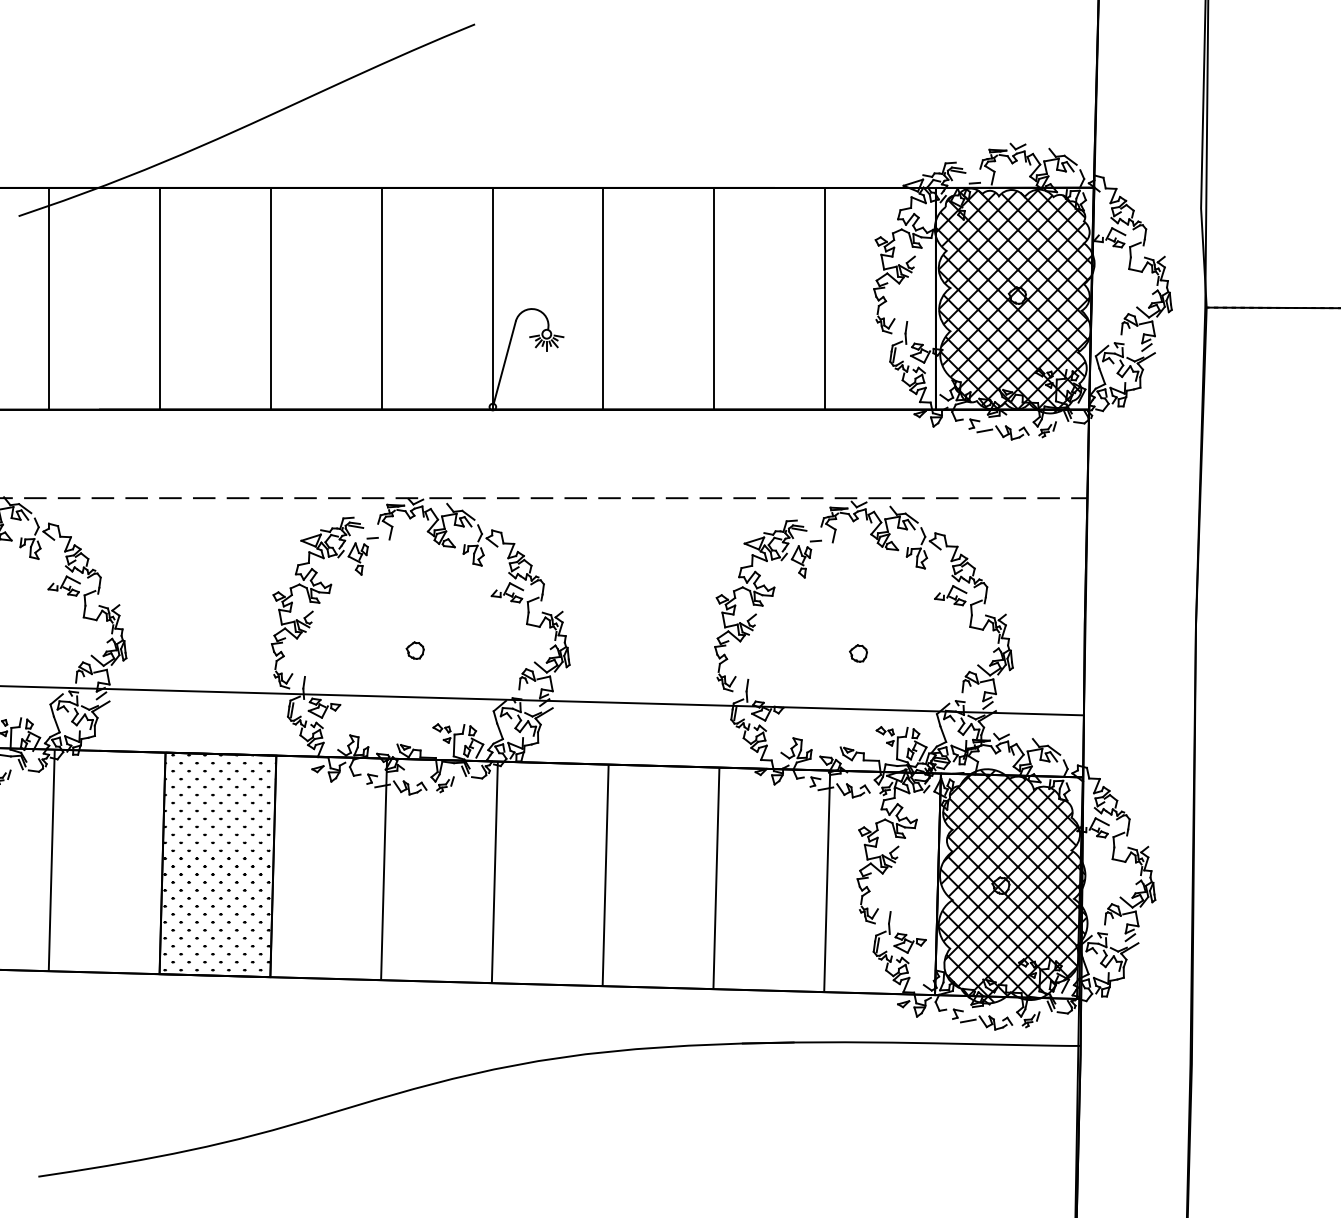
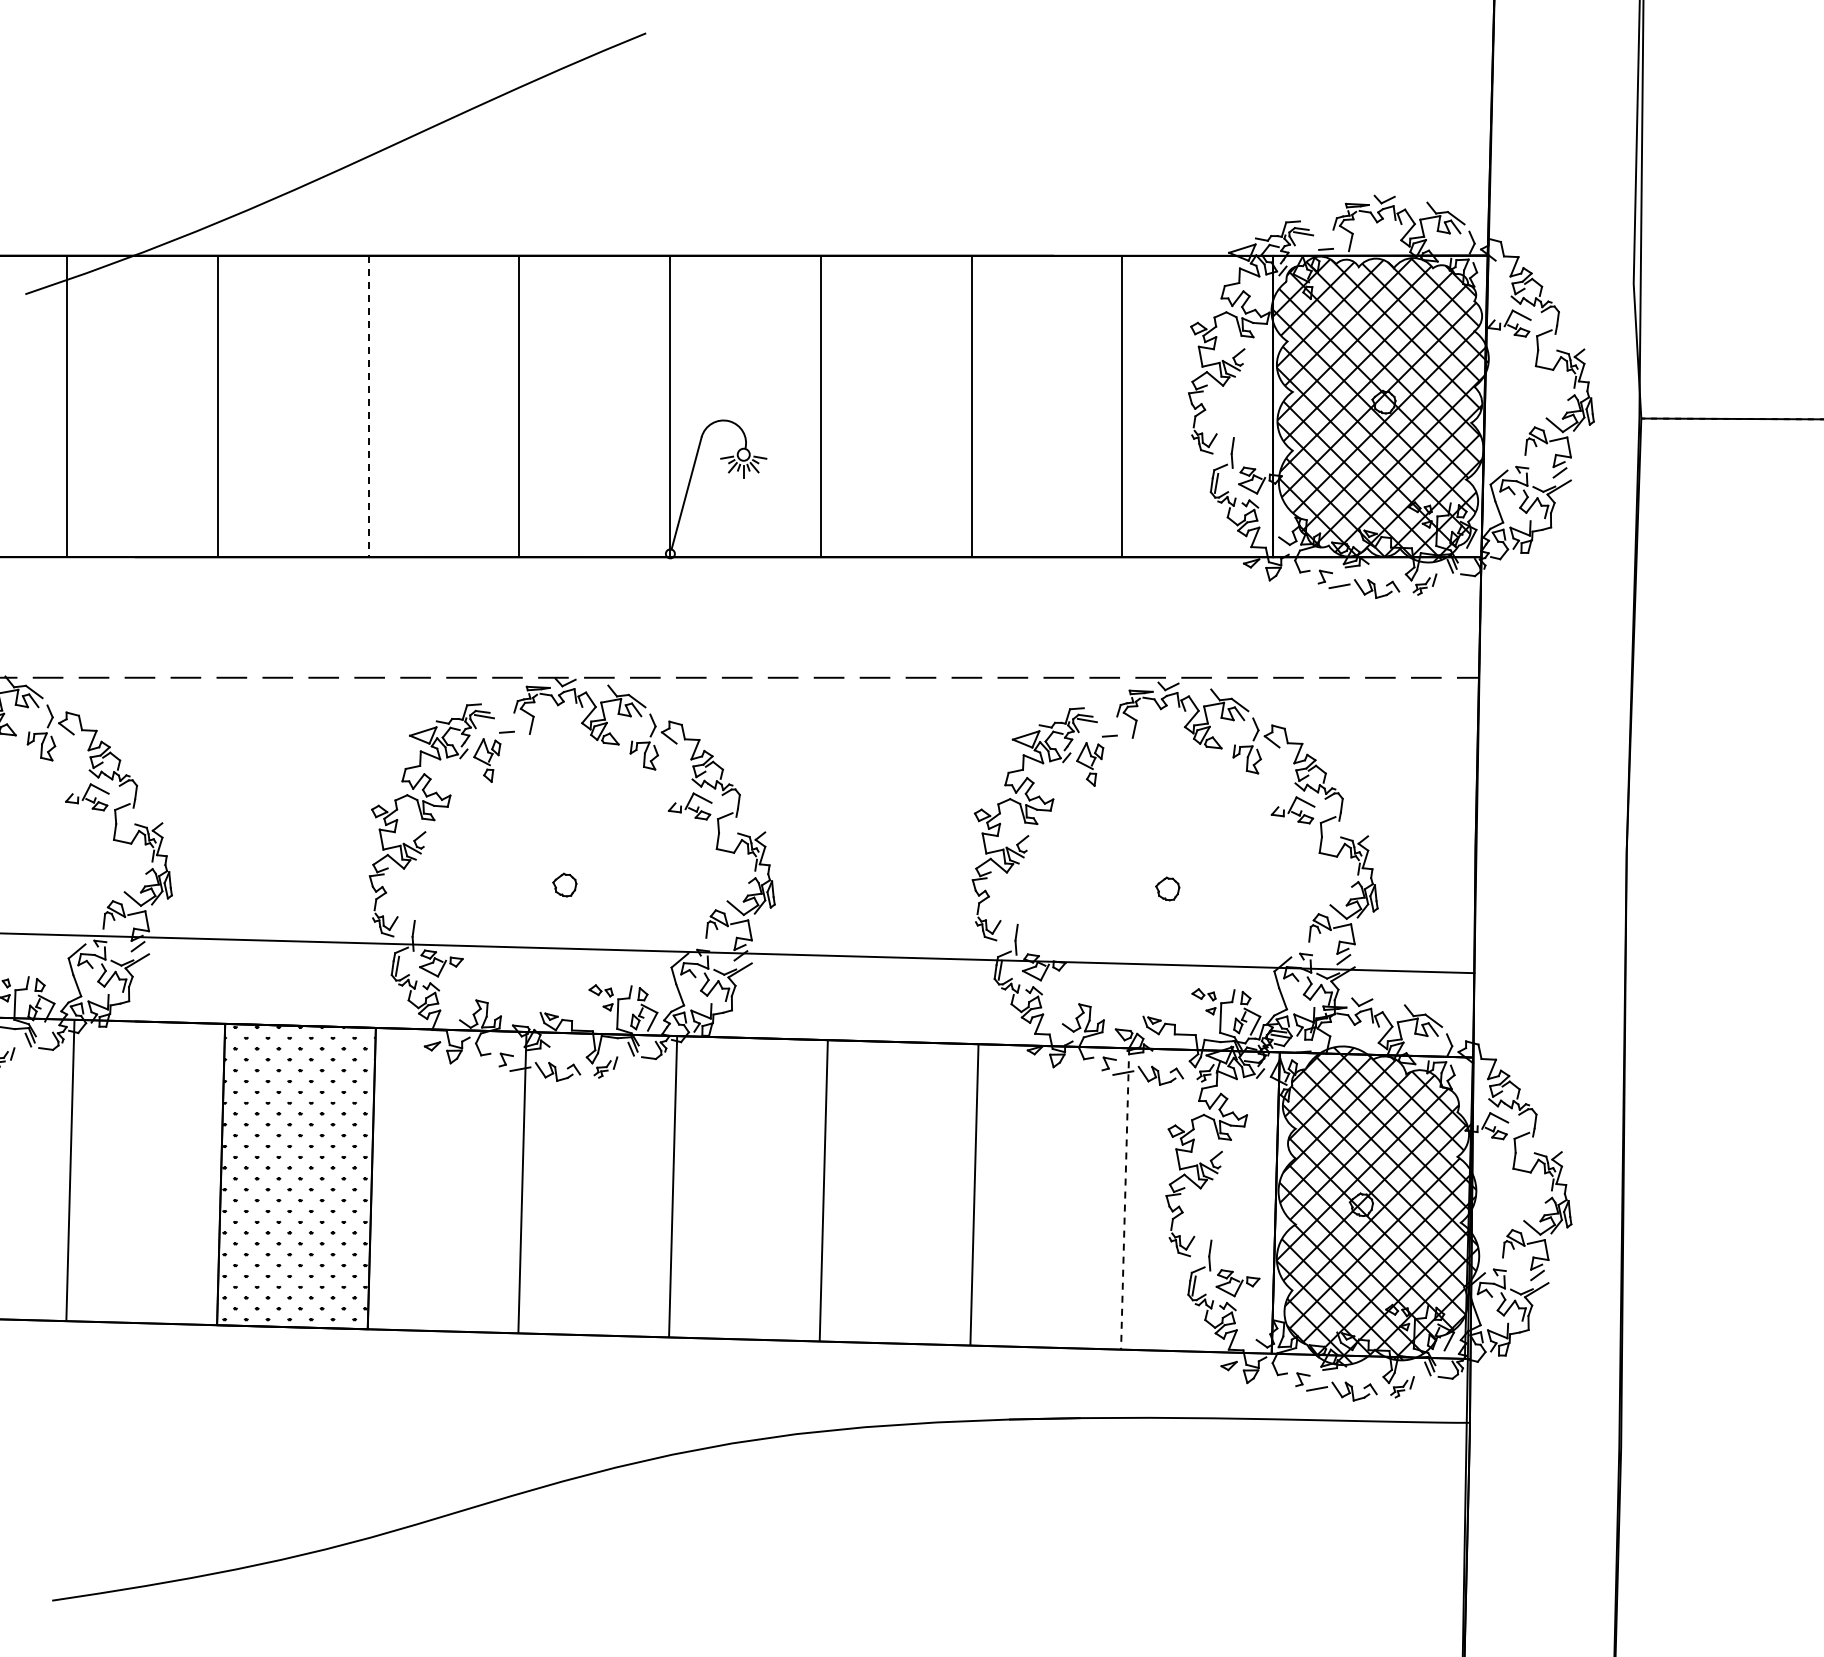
line: (270, 298) -> (368, 406), solid -> dashed
line: (827, 881) -> (1125, 1198), solid -> dashed

